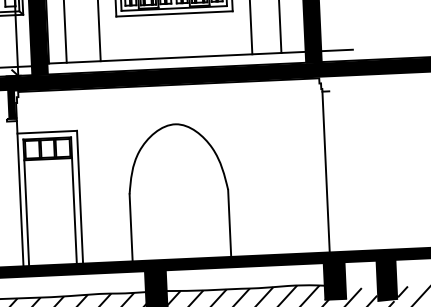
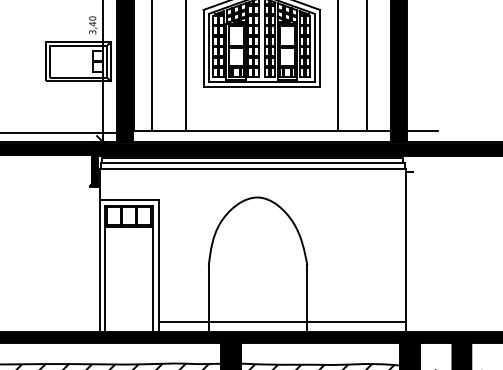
line: (168, 90) -> (252, 163), added
line: (168, 95) -> (252, 168), added
line: (205, 248) -> (282, 322), added

